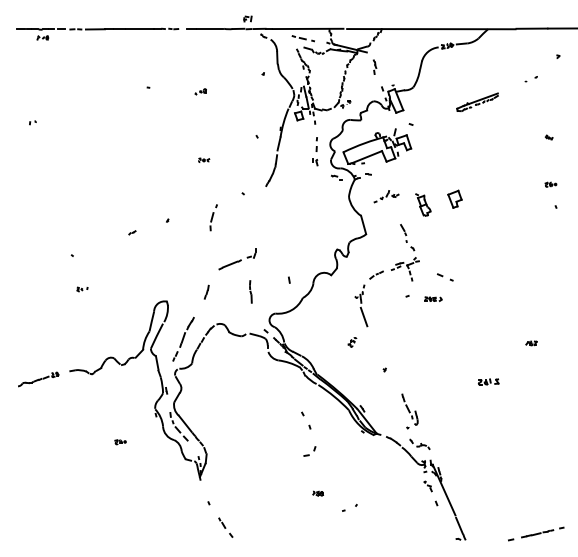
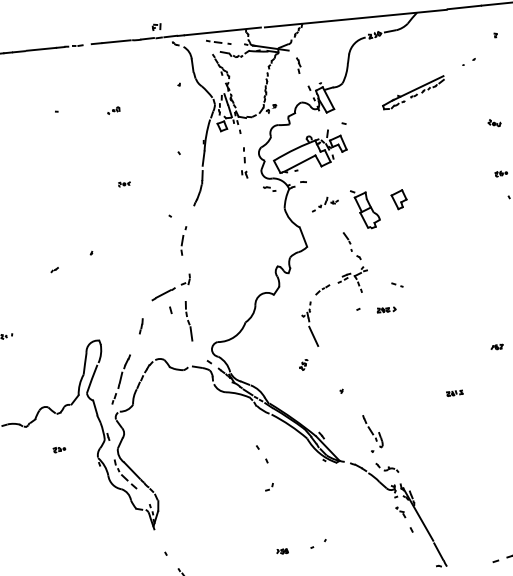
part: (477, 101) -> (413, 91), size x1.43
part: (548, 137) -> (493, 123), size x1.67
part: (423, 204) -> (365, 208), size x1.67
part: (213, 217) -> (183, 240), moved
part: (445, 277) -> (397, 285), size x0.62
line: (289, 279) -> (170, 309), moved
part: (250, 291) -> (188, 320), size x1.67
part: (488, 381) -> (454, 392), size x0.71
part: (120, 442) -> (59, 450), moved
part: (309, 451) -> (269, 487), size x0.62
part: (317, 493) -> (281, 551), moved

